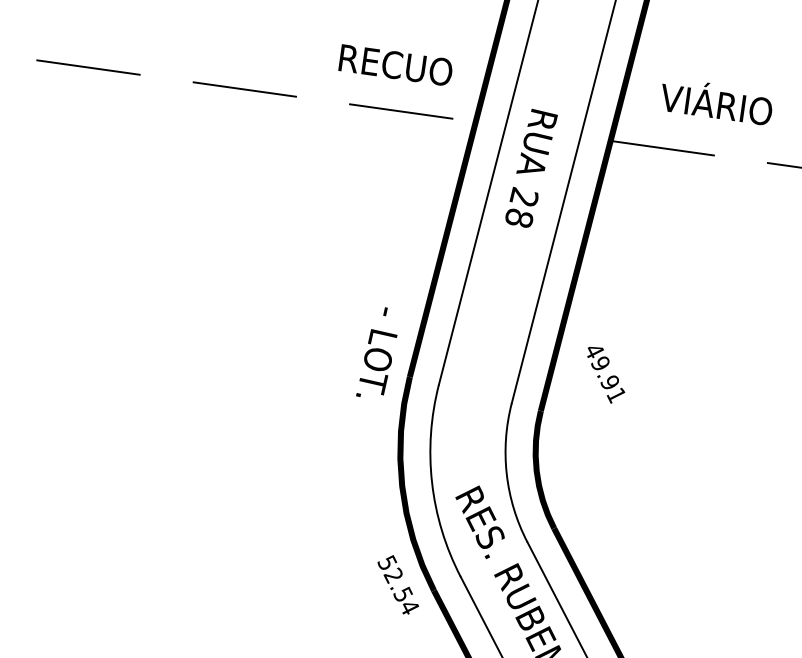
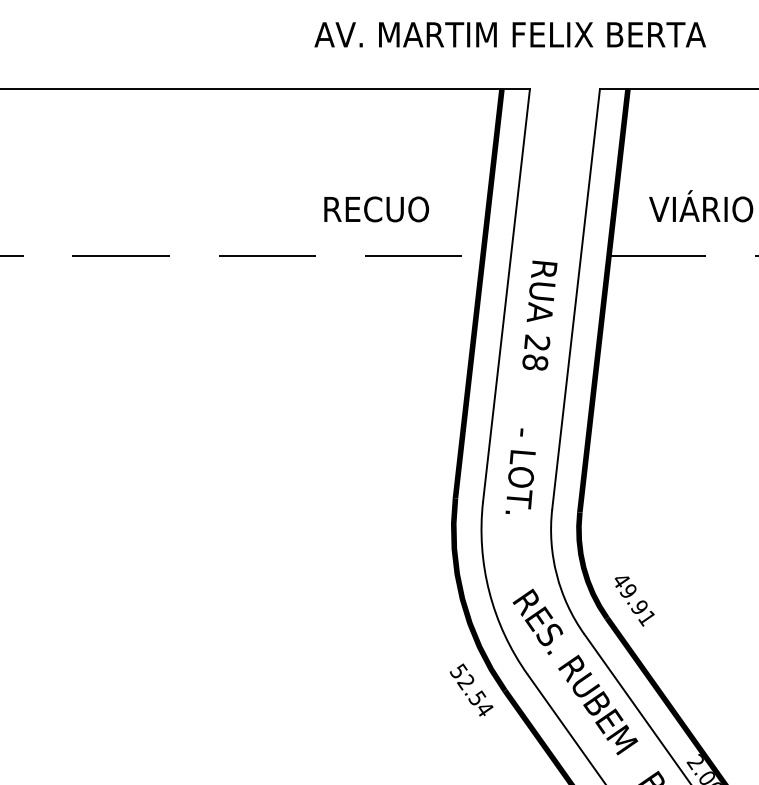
text: (395, 65) -> (376, 209), moved
text: (530, 168) -> (539, 315), moved
text: (378, 352) -> (520, 470), moved
text: (605, 375) -> (634, 601), moved

